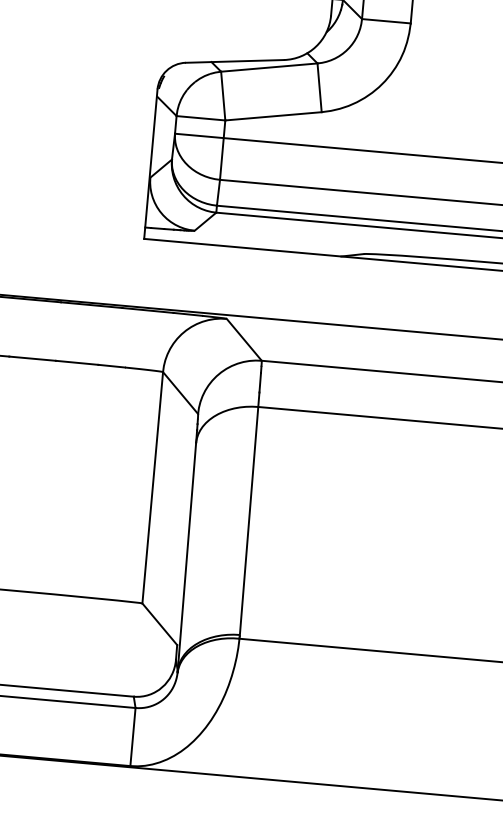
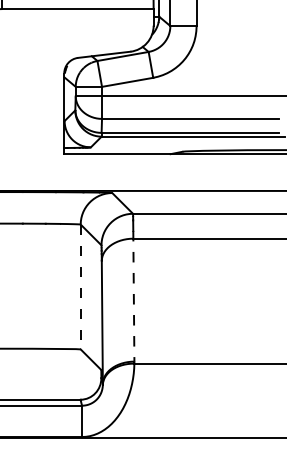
line: (152, 488) -> (80, 287), solid -> dashed
line: (248, 514) -> (133, 296), solid -> dashed

